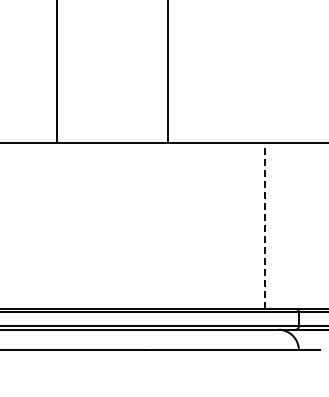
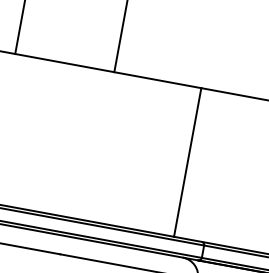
line: (264, 226) -> (187, 162), dashed -> solid

